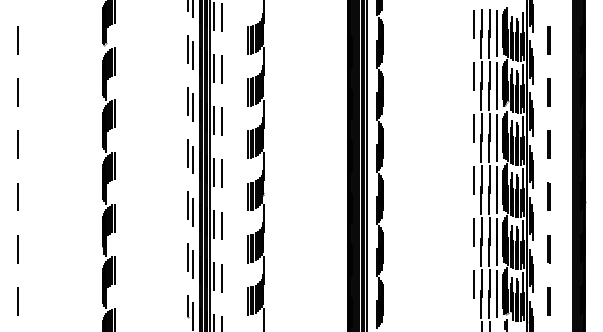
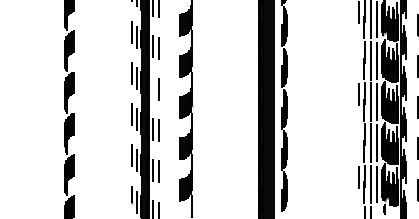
line: (474, 128) -> (359, 53), removed
line: (214, 171) -> (153, 87), removed
line: (474, 232) -> (359, 135), removed

